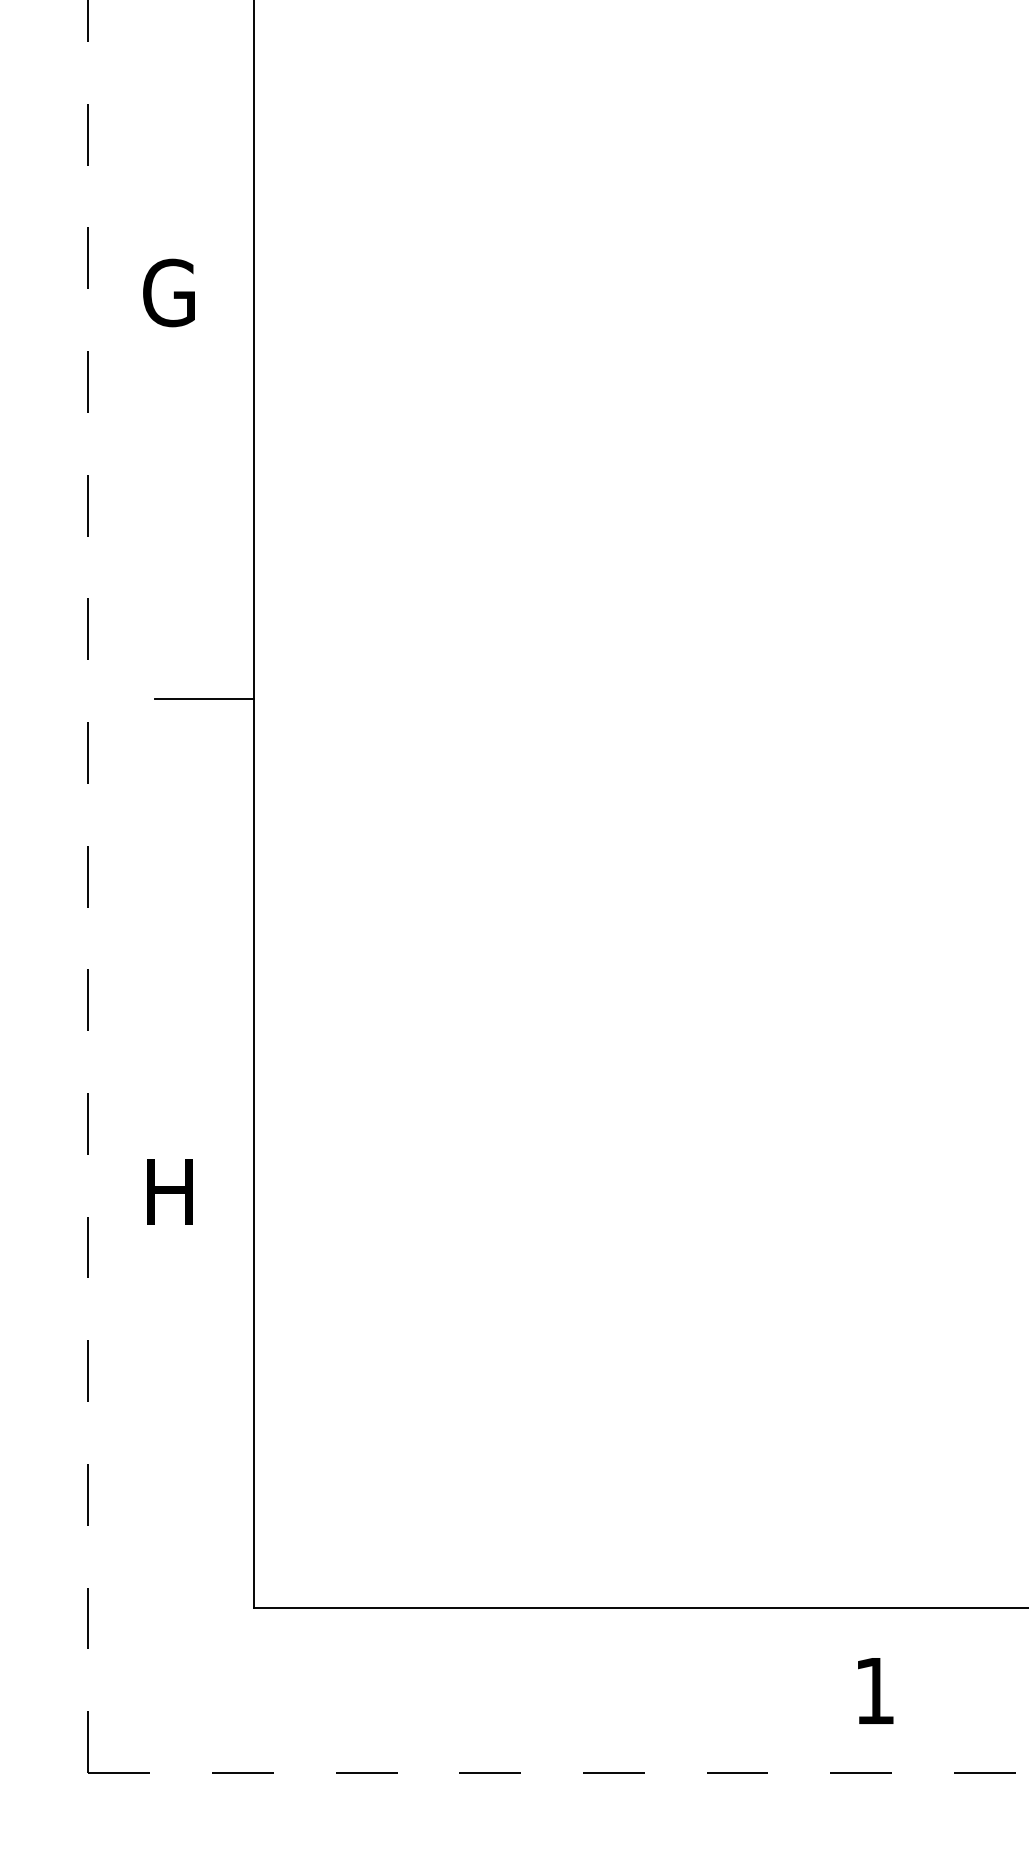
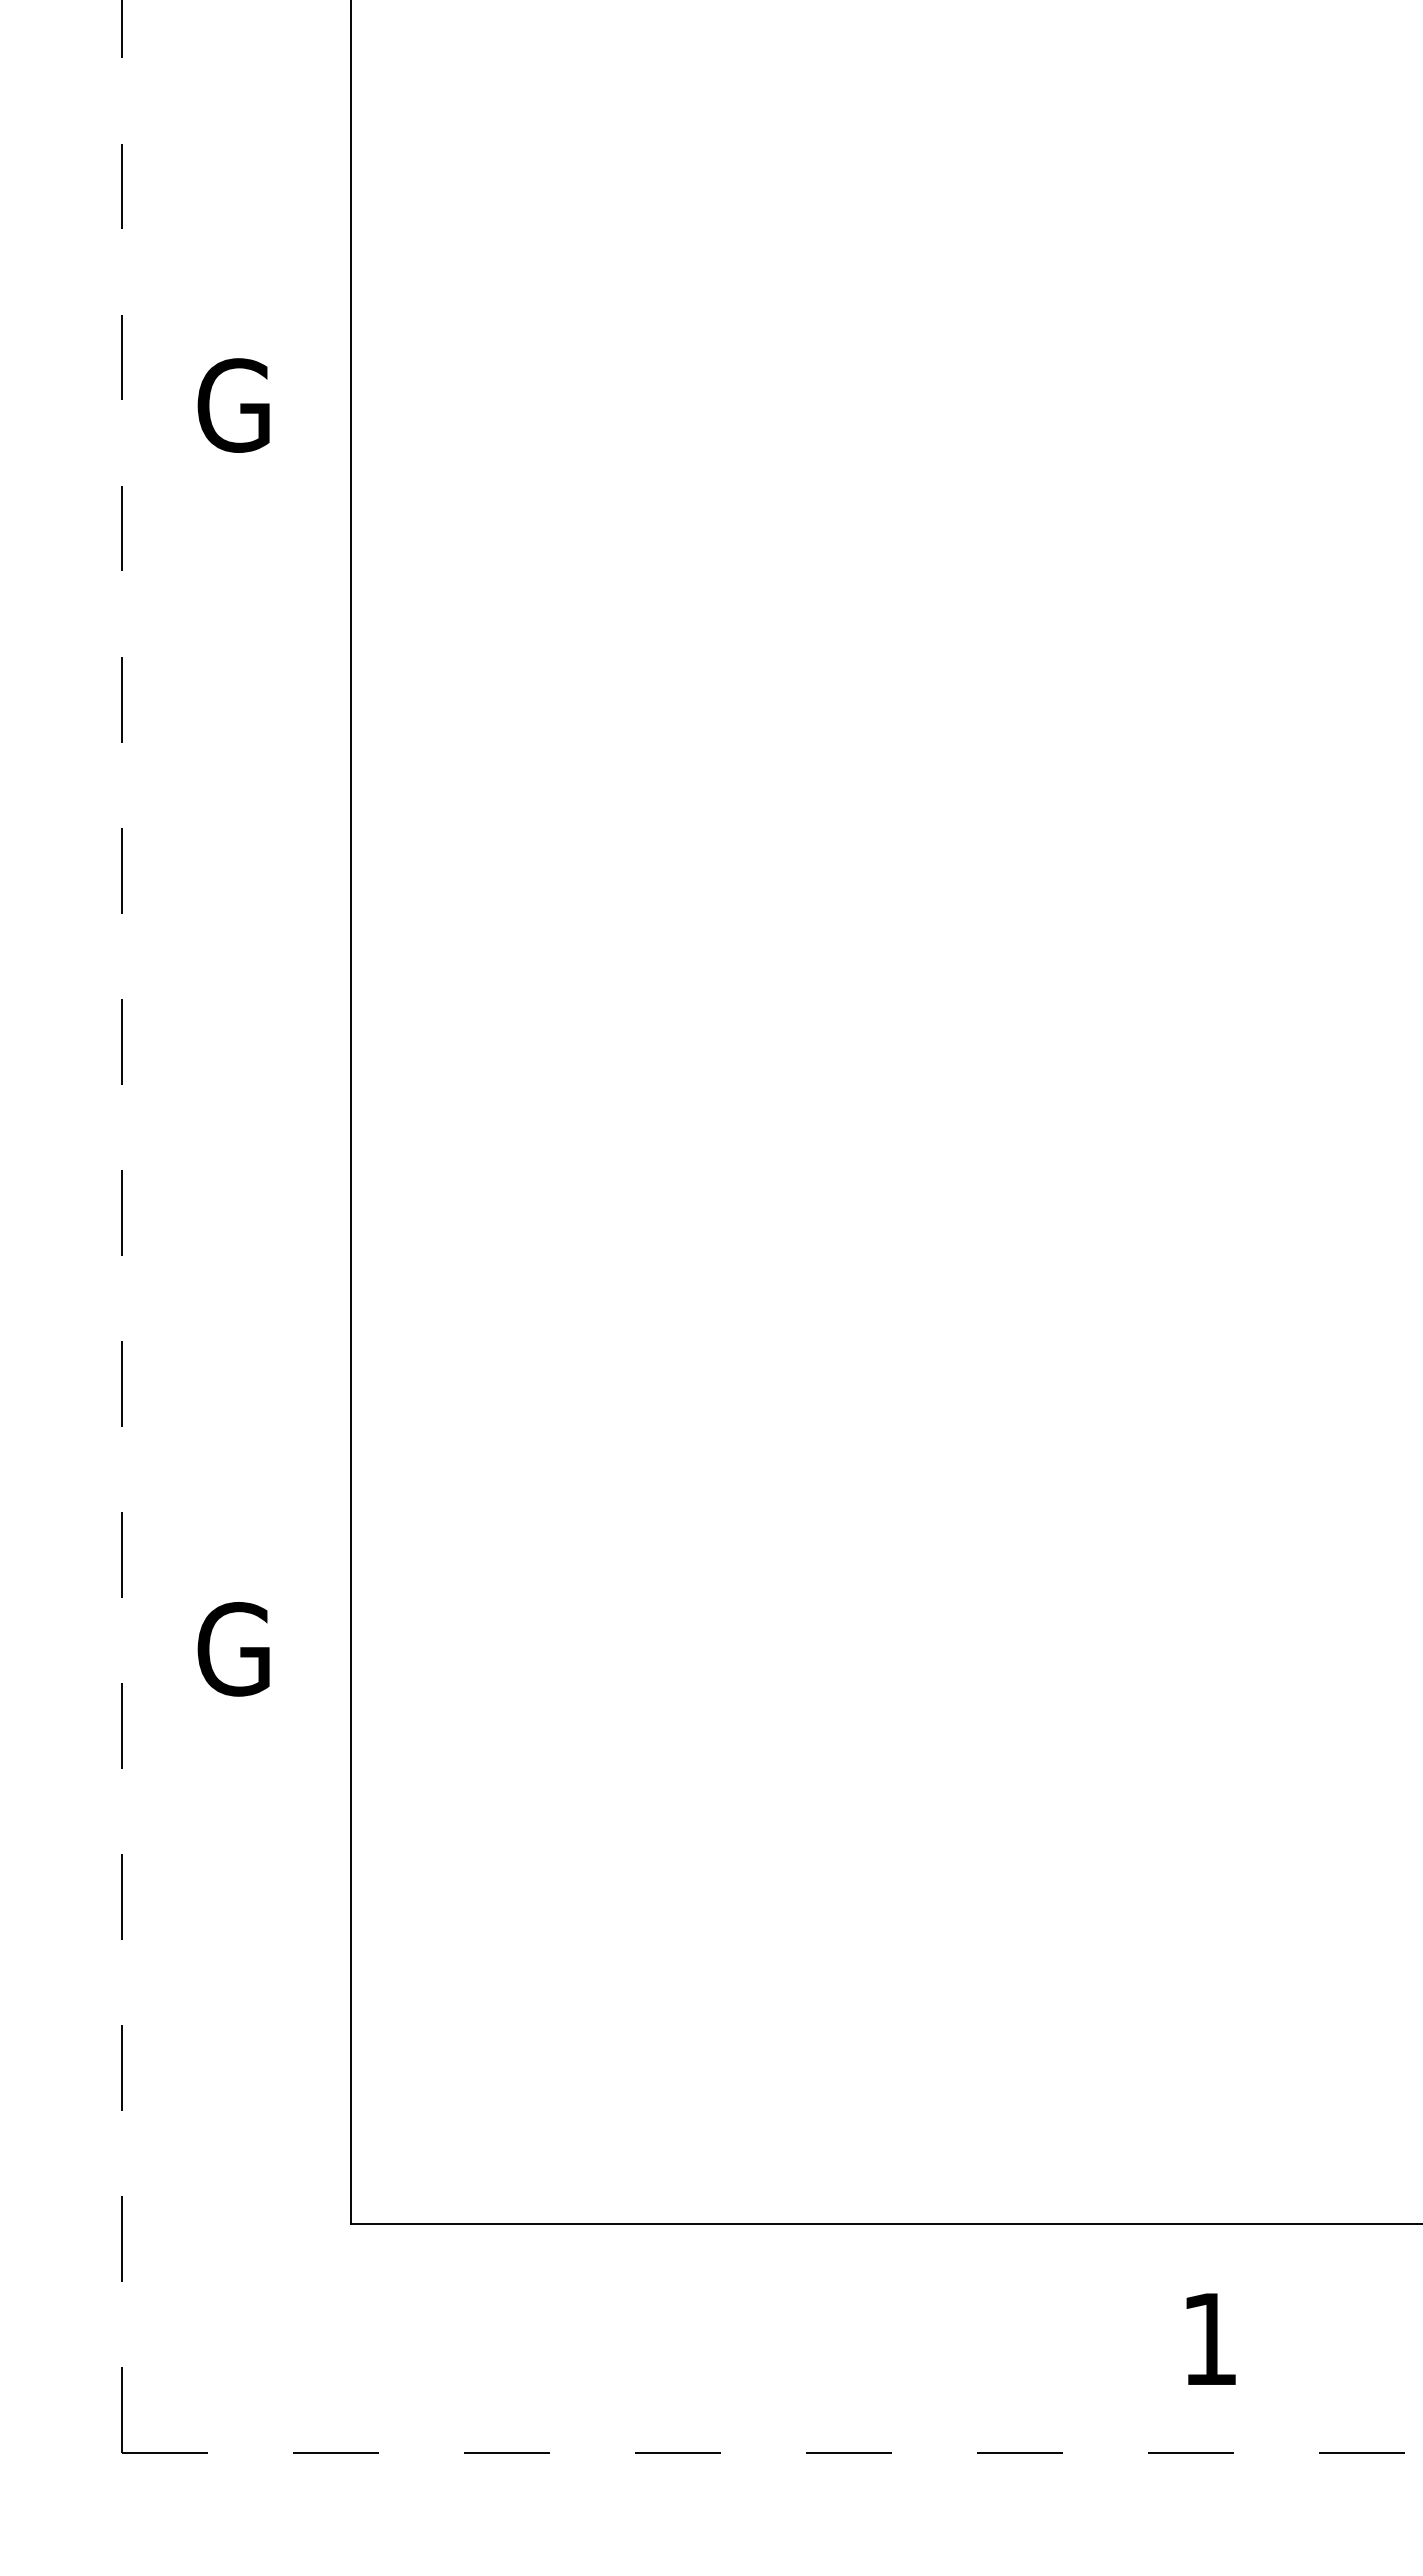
line: (203, 698) -> (281, 966), removed
text: (168, 1192) -> (233, 1649), H -> G

